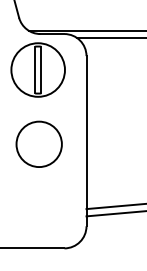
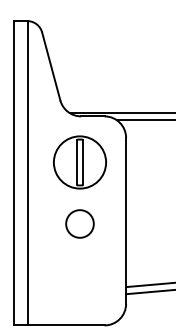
part: (37, 70) -> (79, 162), moved
circle: (38, 143) -> (79, 223), size x0.62

